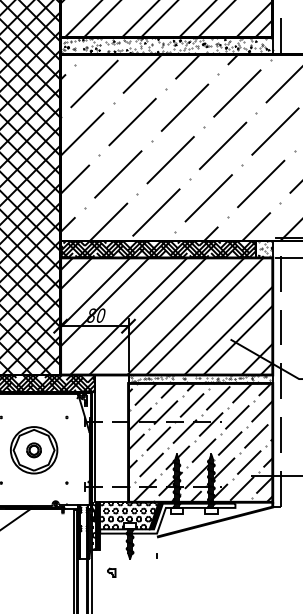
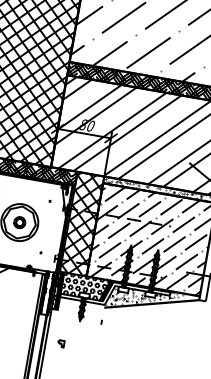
hatch: (111, 438) -> (82, 224), added
hatch: (204, 518) -> (144, 299), added
curve: (111, 572) -> (61, 343), moved

